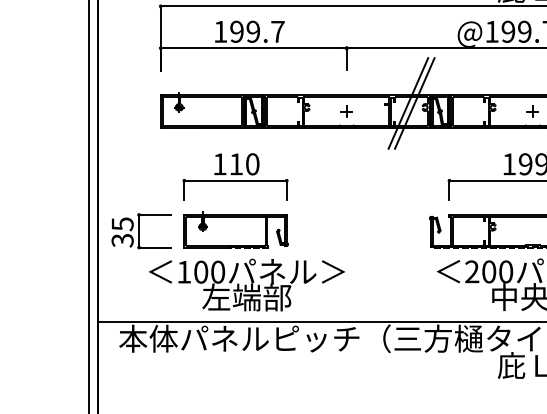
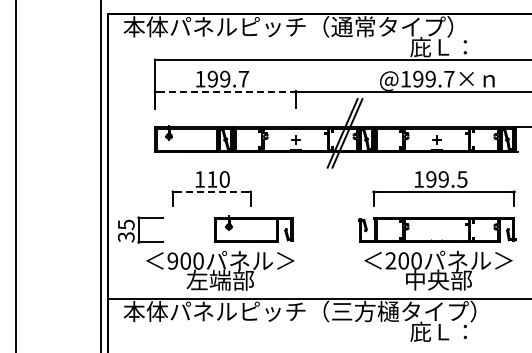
line: (253, 48) -> (225, 91), solid -> dashed
line: (235, 180) -> (211, 191), solid -> dashed
part: (235, 229) -> (253, 228), moved
text: (183, 271) -> (172, 260), 100 -> 900

